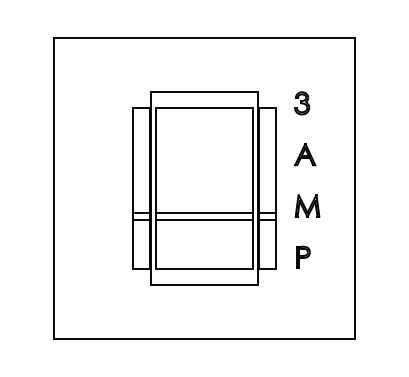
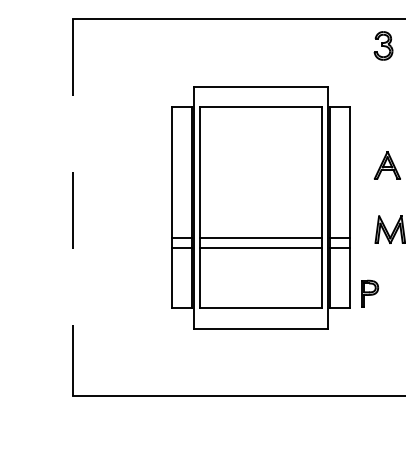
part: (302, 103) -> (384, 46), moved
line: (54, 188) -> (73, 207), solid -> dashed
part: (303, 256) -> (370, 293), moved

